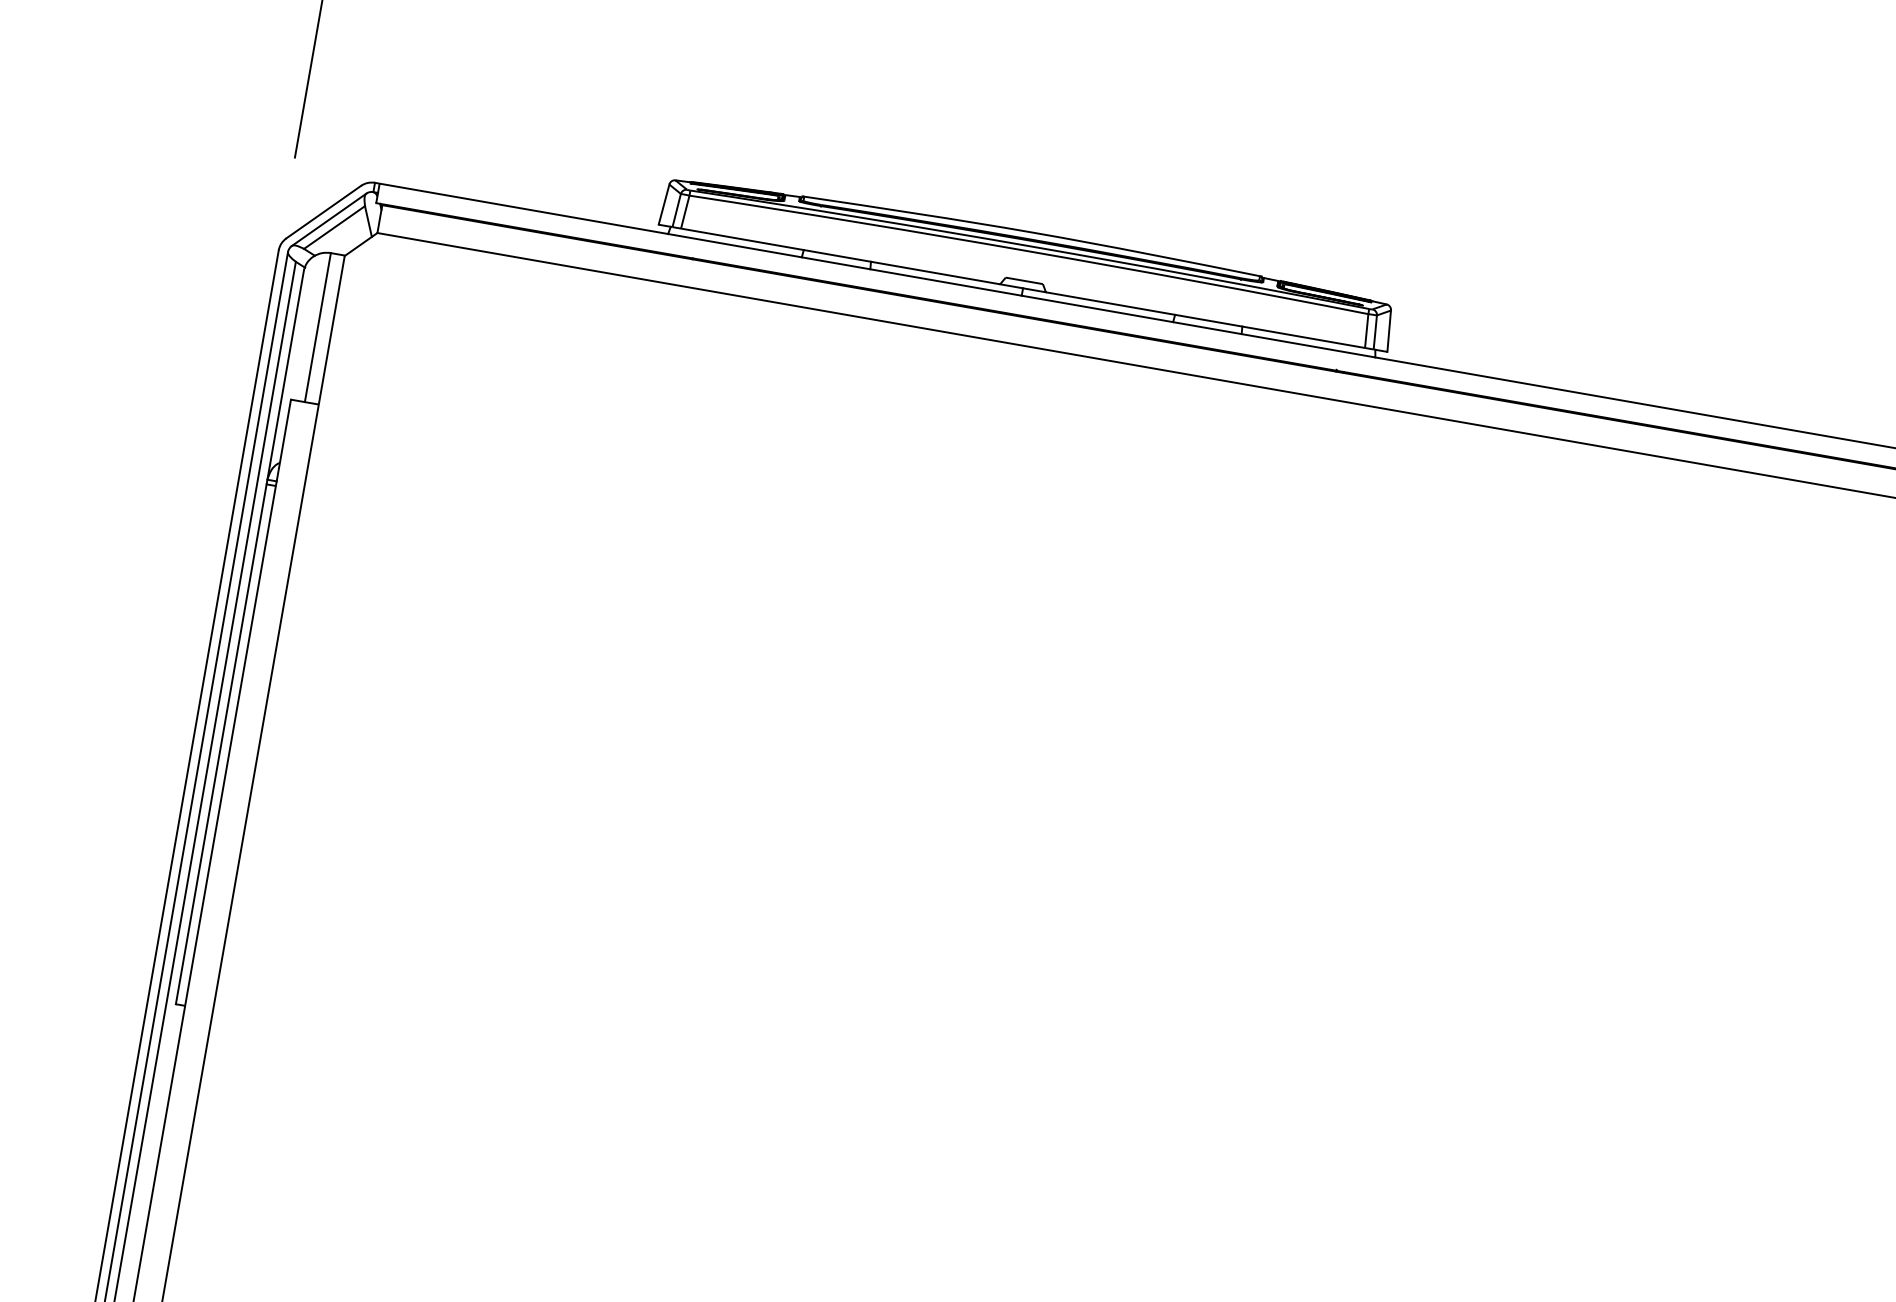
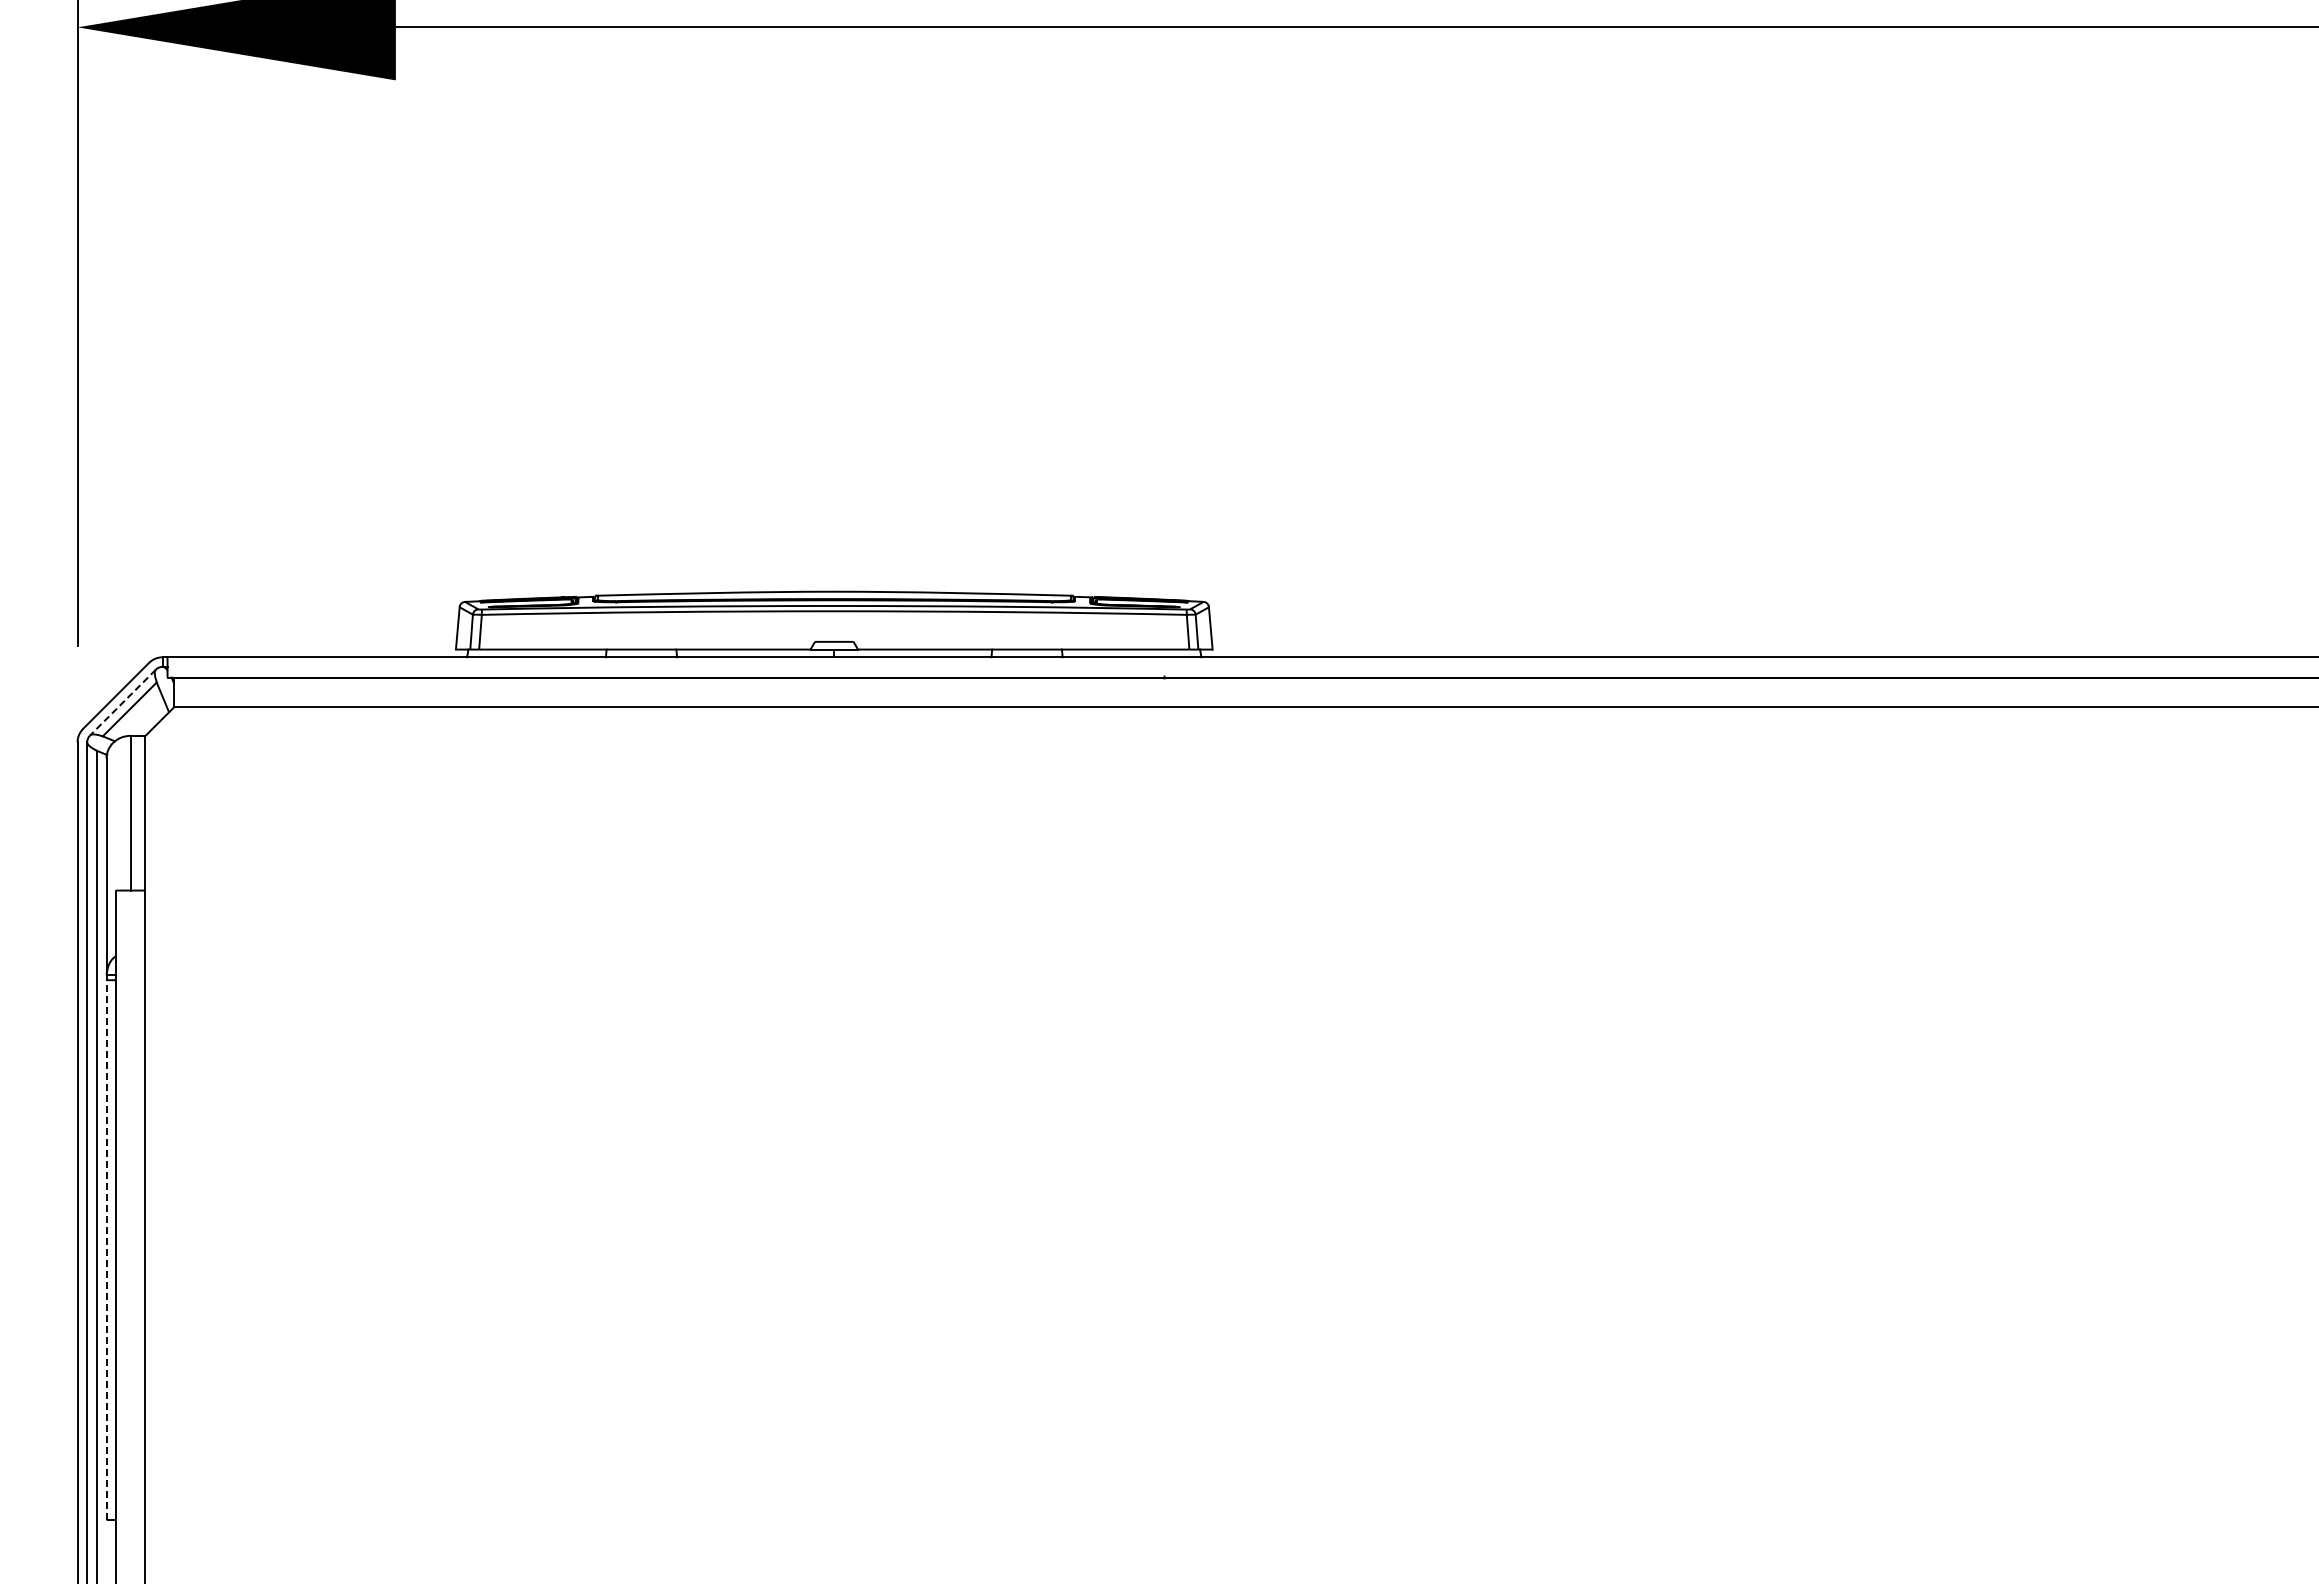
line: (328, 219) -> (122, 702), solid -> dashed
line: (221, 744) -> (106, 1250), solid -> dashed

